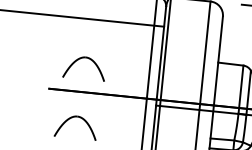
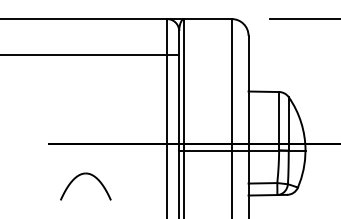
part: (80, 59) -> (82, 104), removed

